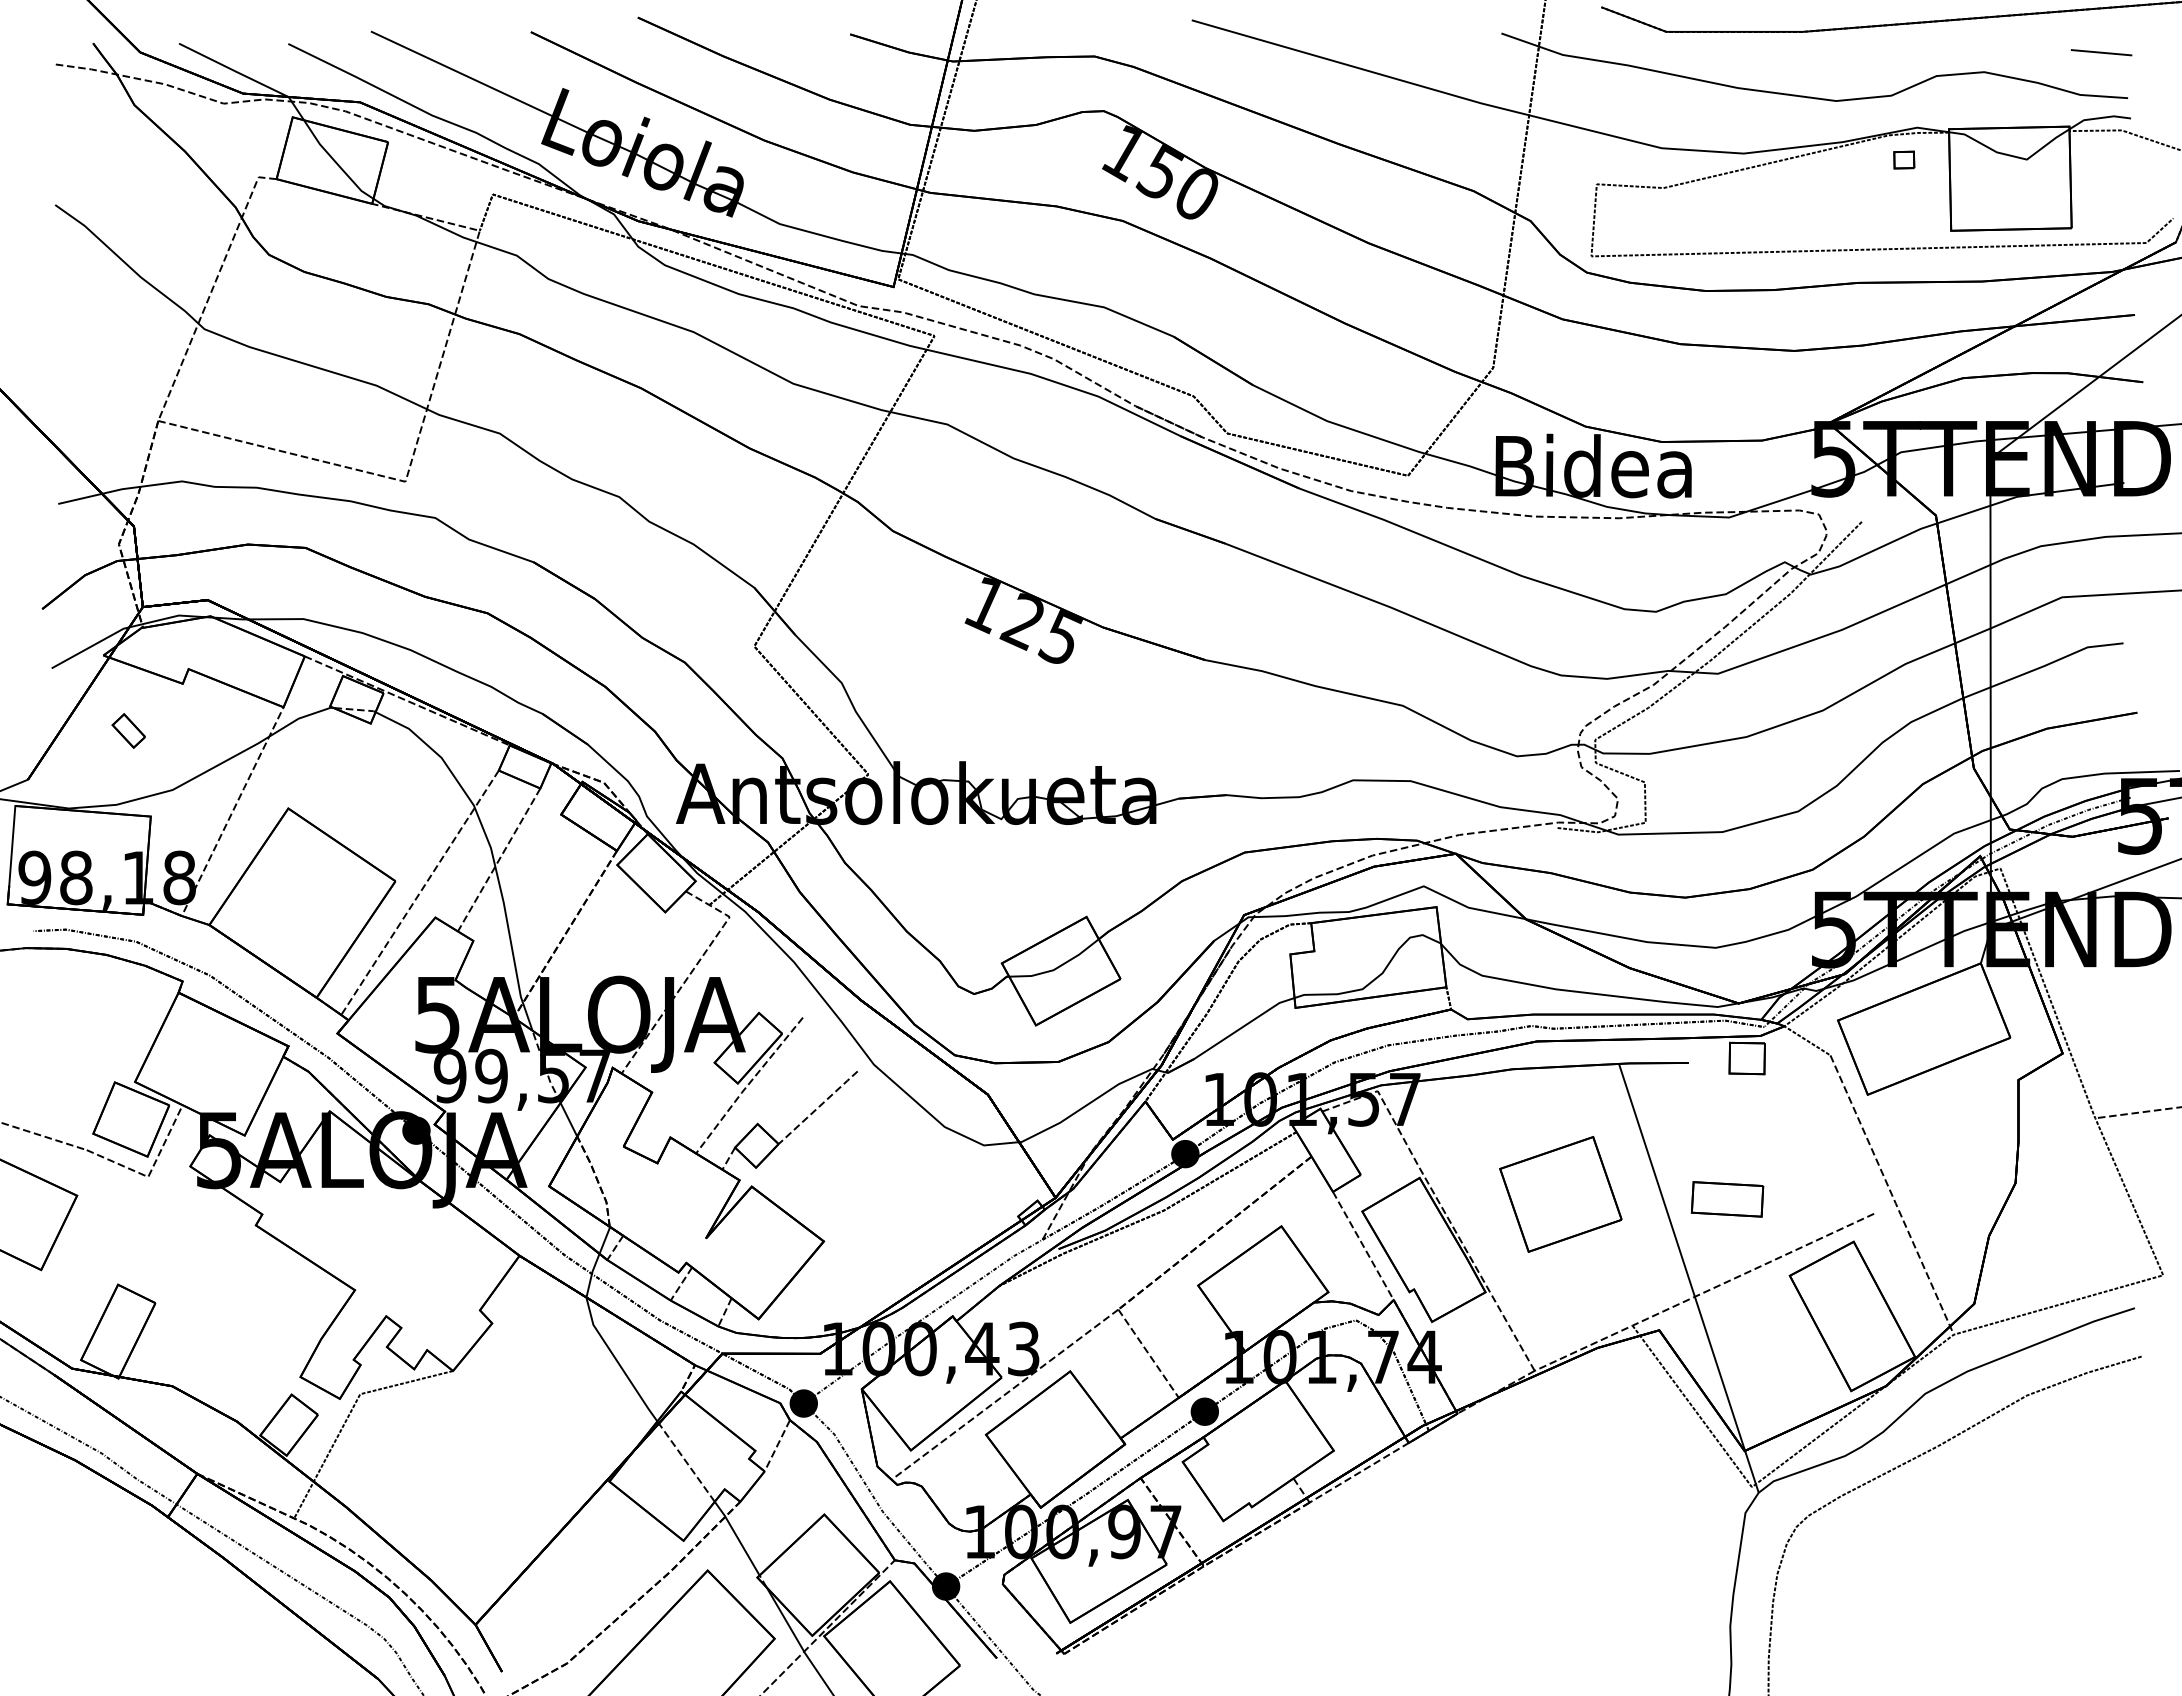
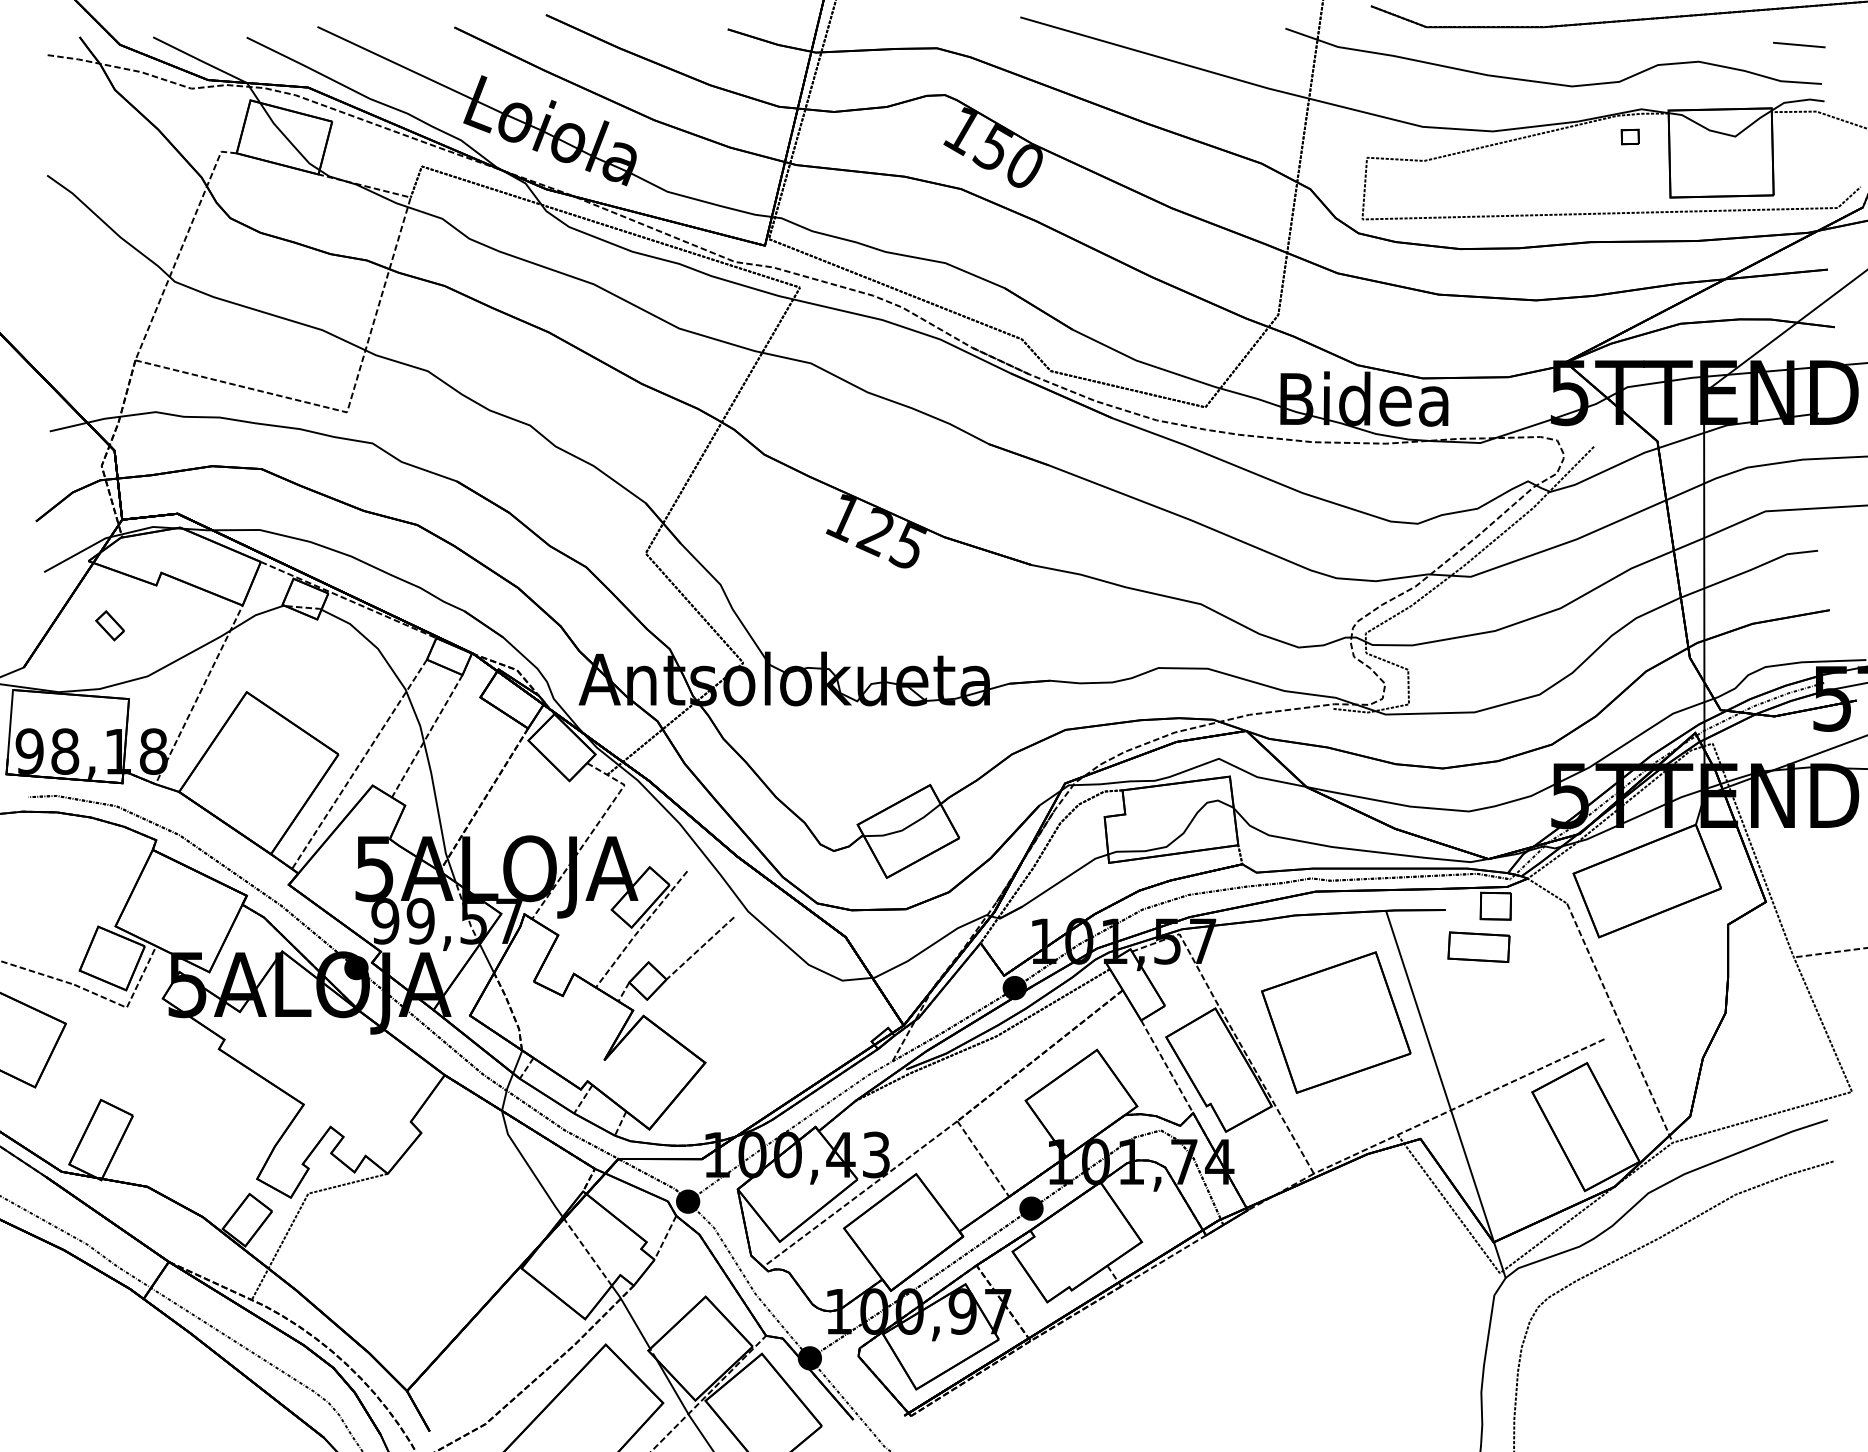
part: (1560, 1194) -> (1335, 1022), size x1.43
part: (1727, 1199) -> (1478, 947), moved

